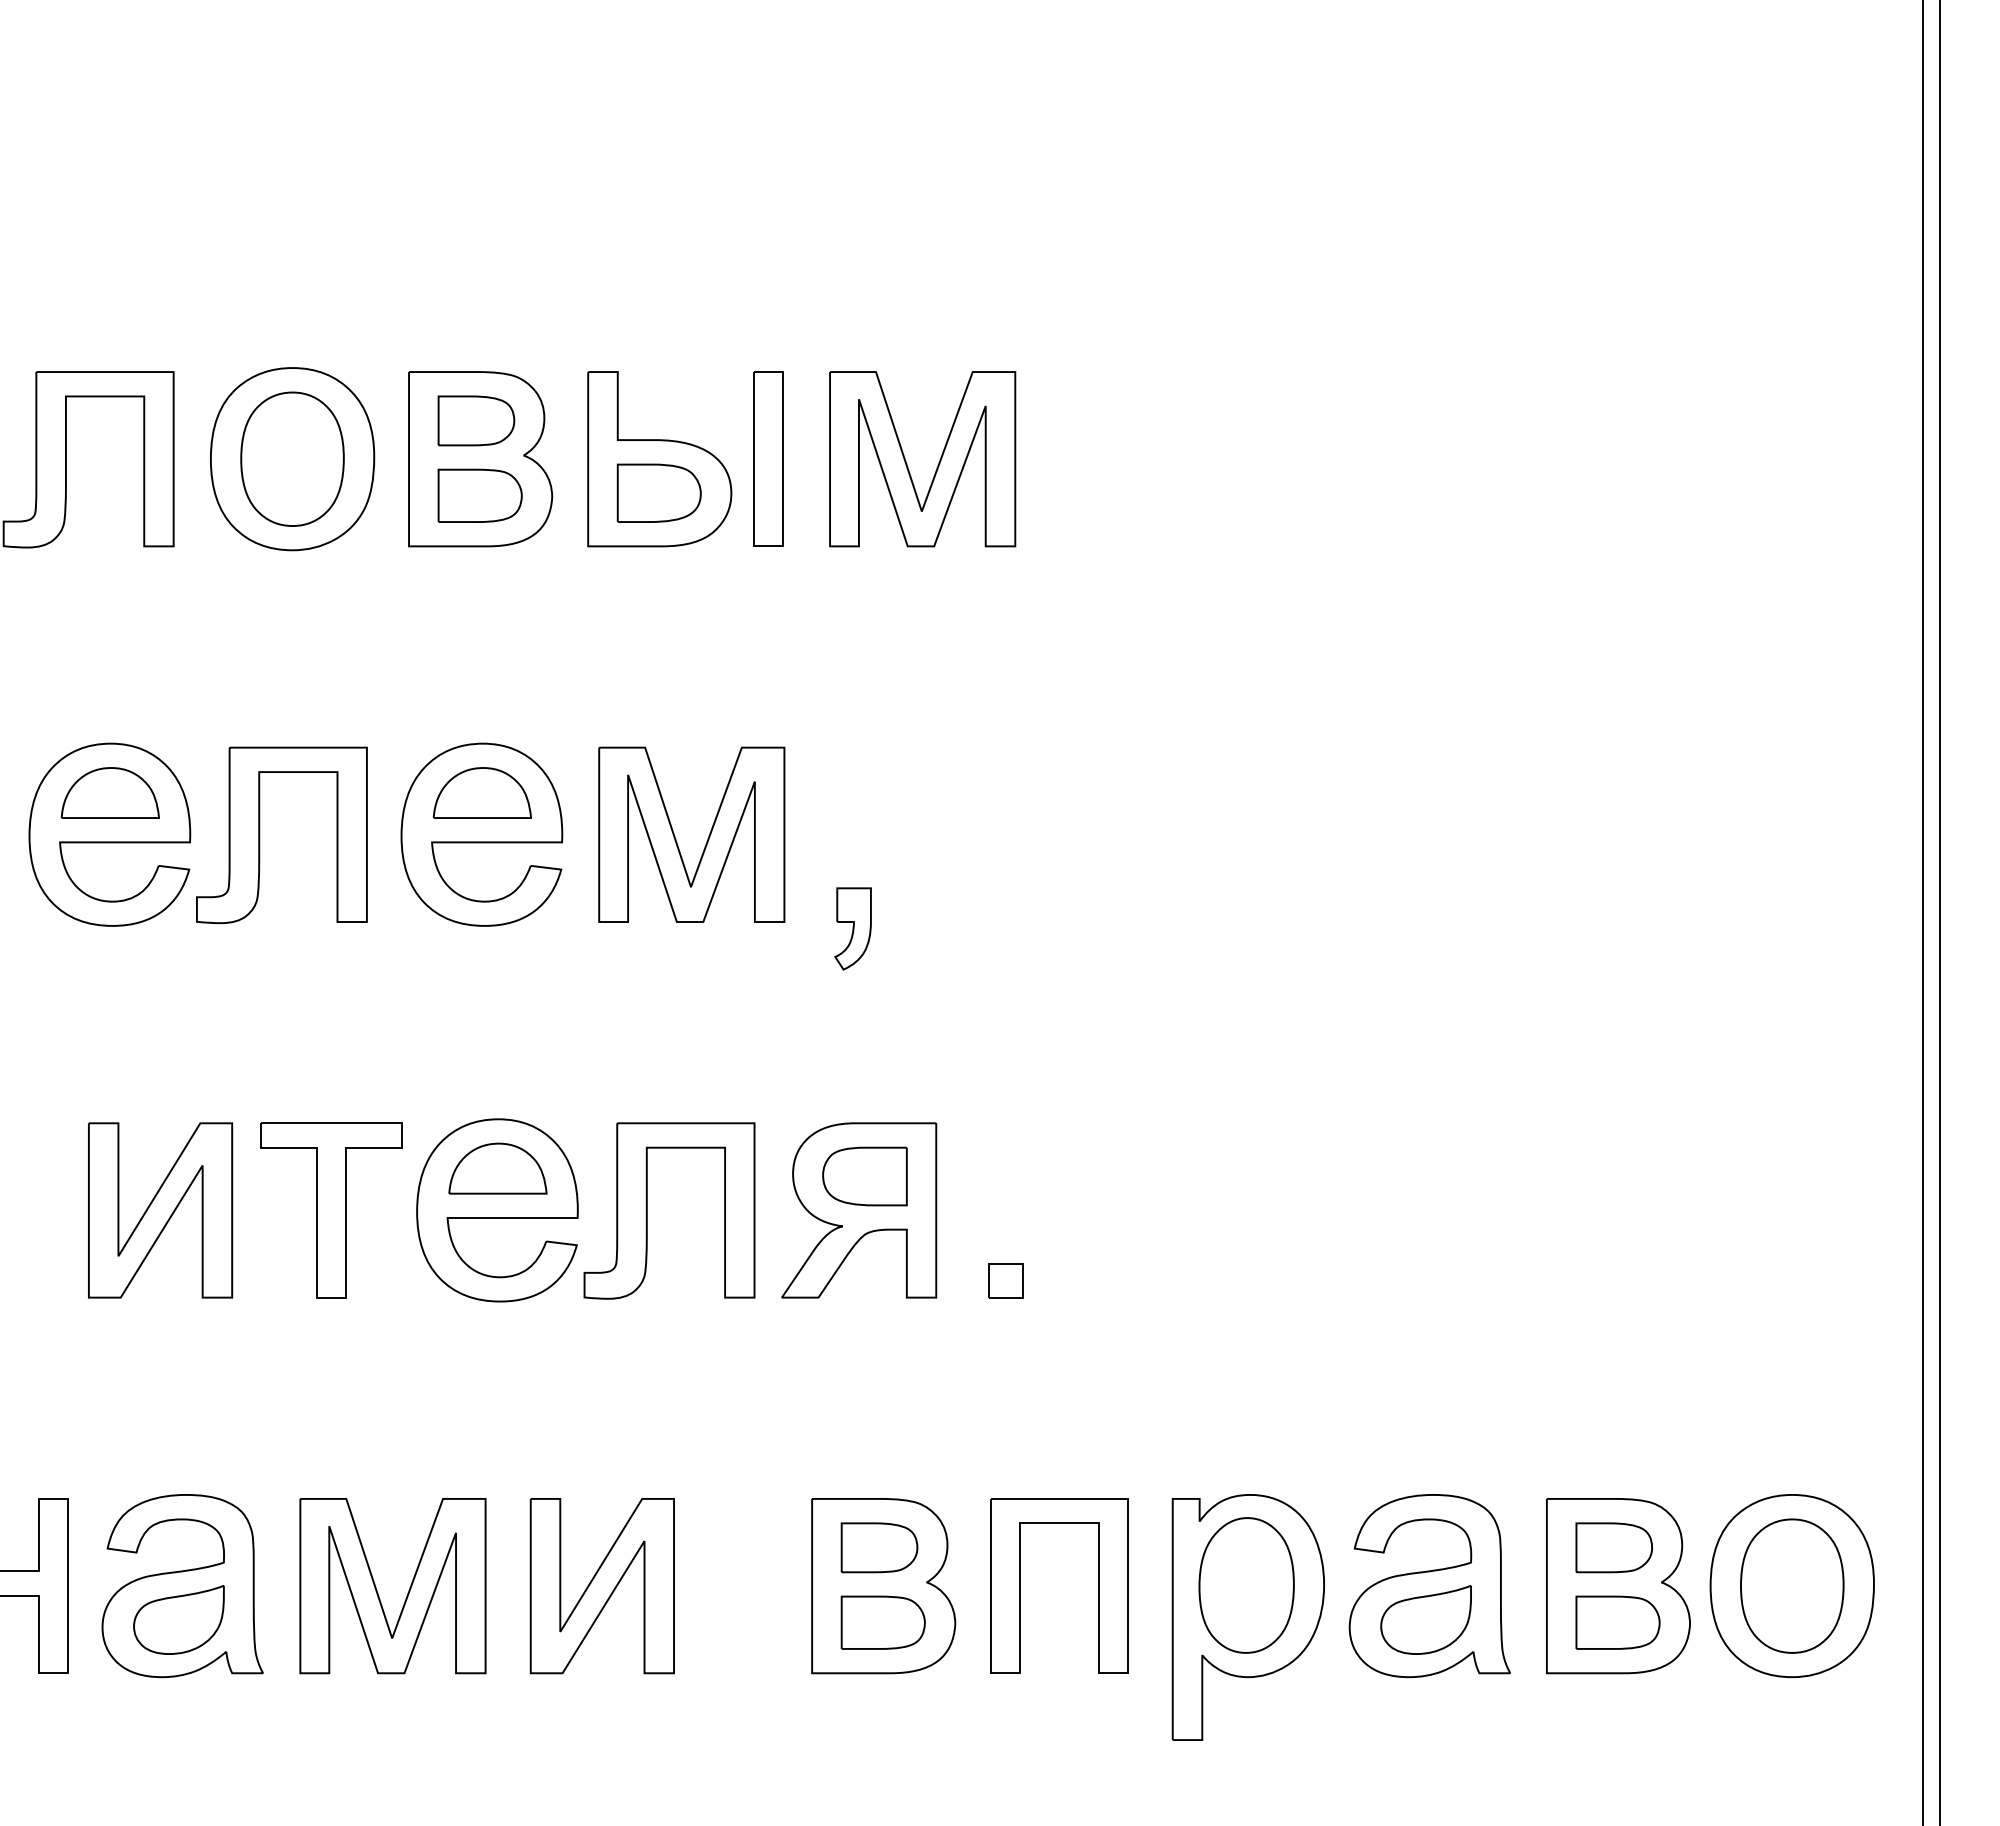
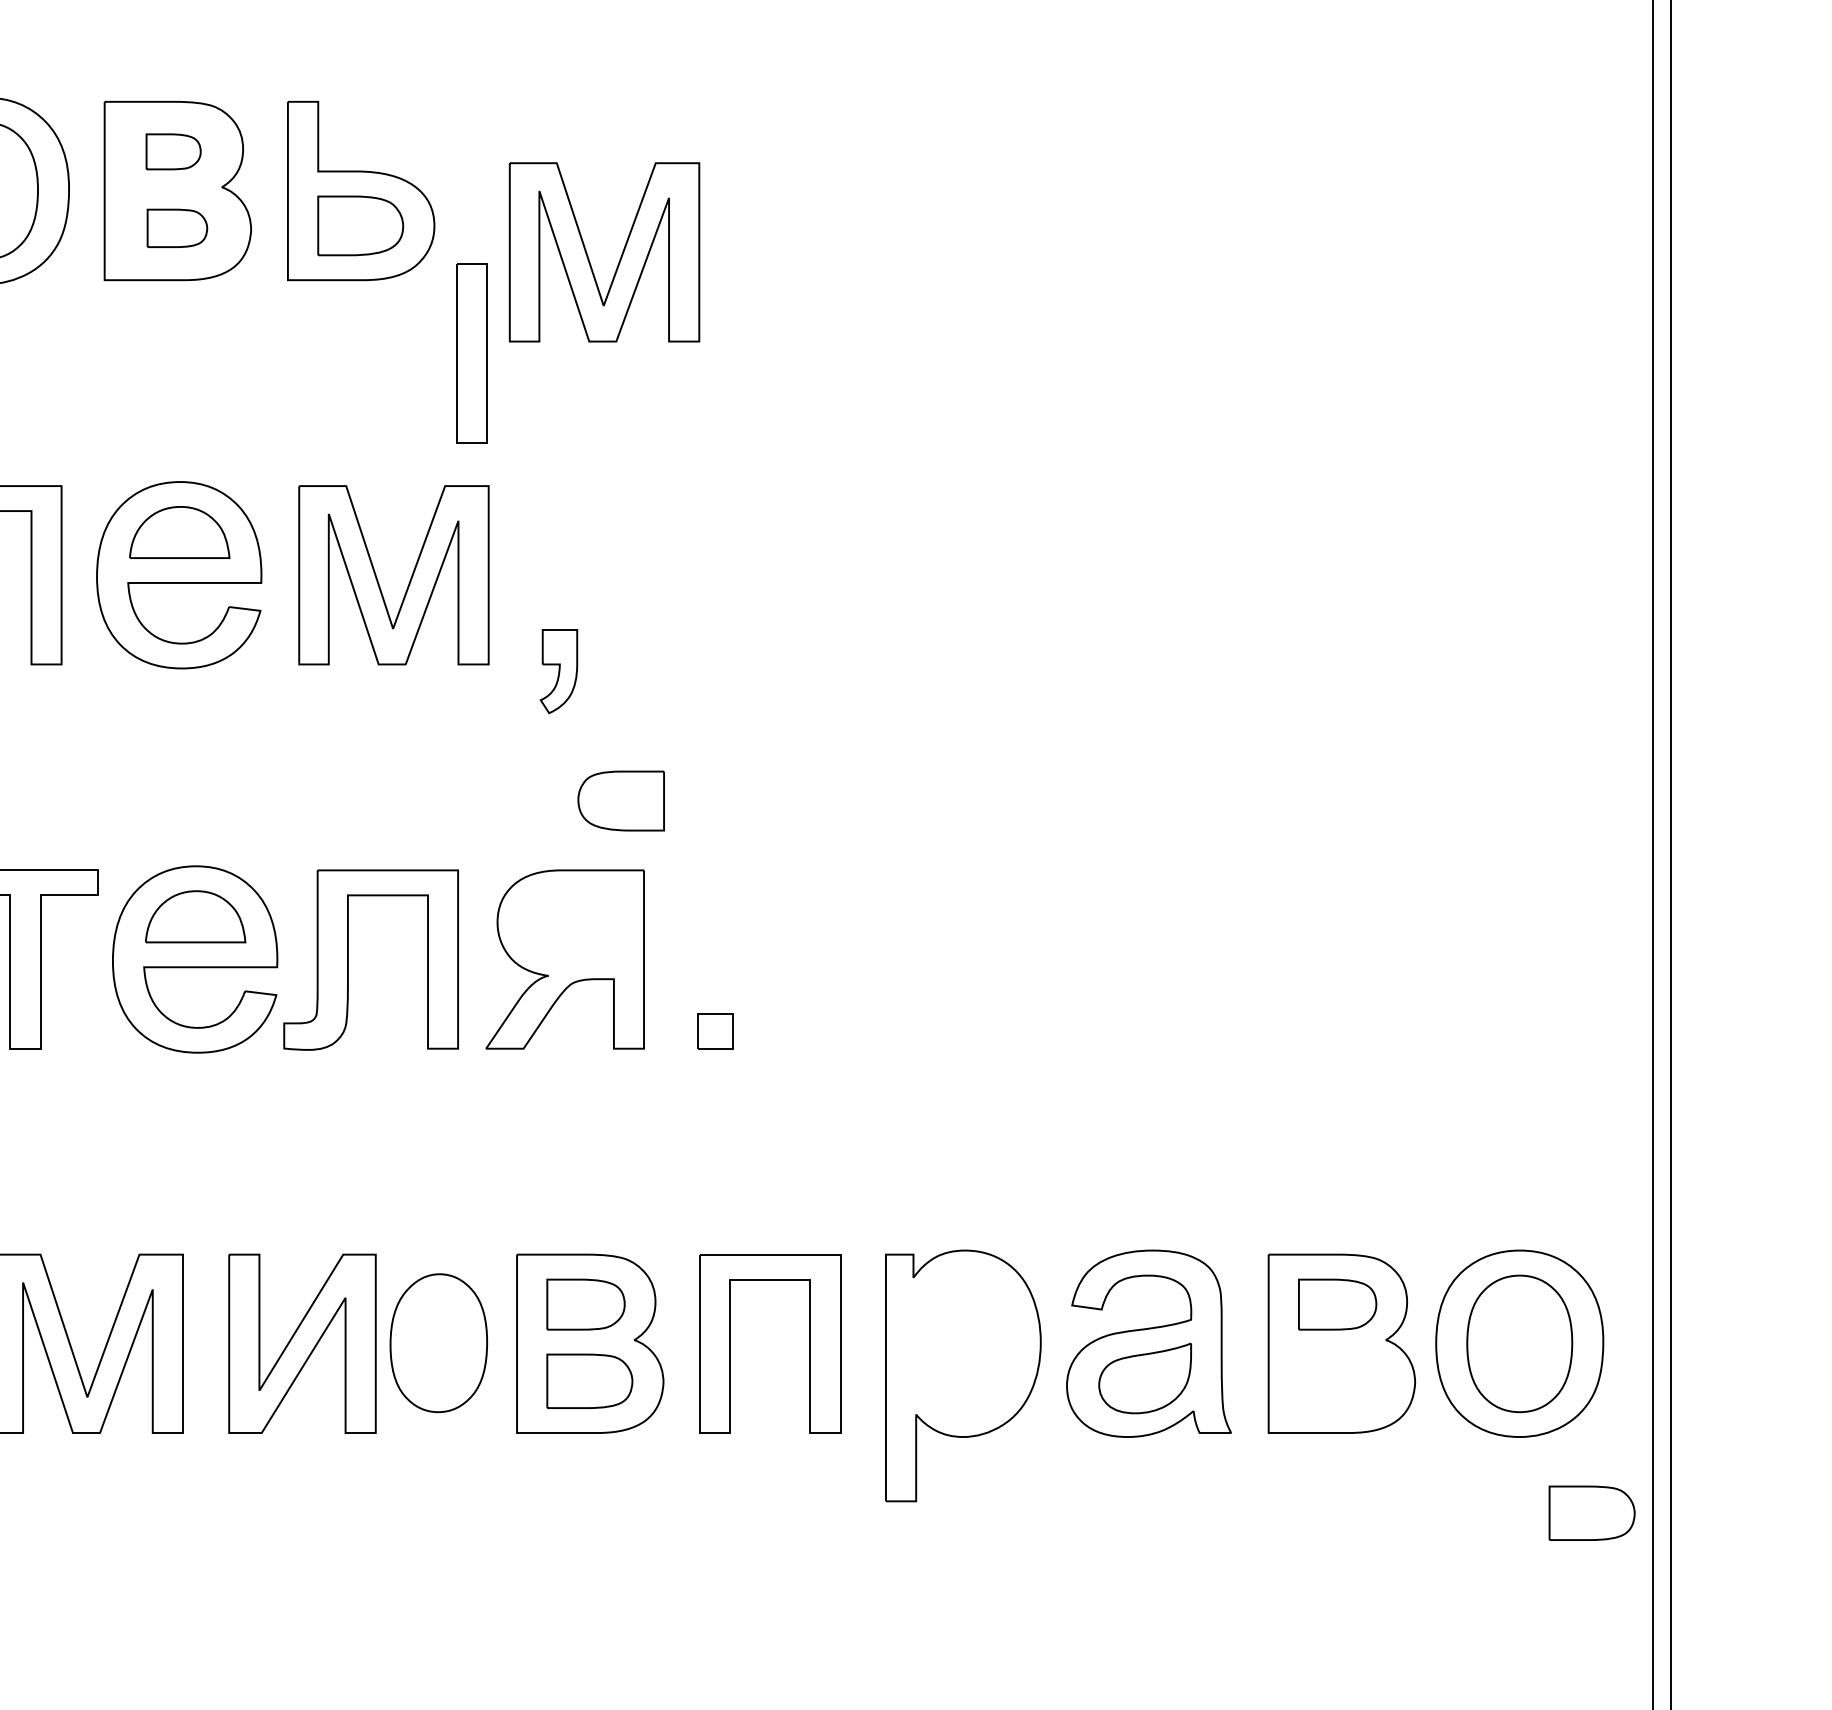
part: (476, 420) -> (173, 151), size x0.7
part: (768, 458) -> (472, 352), moved
part: (907, 464) -> (589, 257), moved
part: (479, 495) -> (176, 228), size x0.7
part: (864, 1176) -> (620, 801), moved
part: (1246, 1585) -> (438, 1343), moved
part: (1617, 1622) -> (1591, 1513), moved

